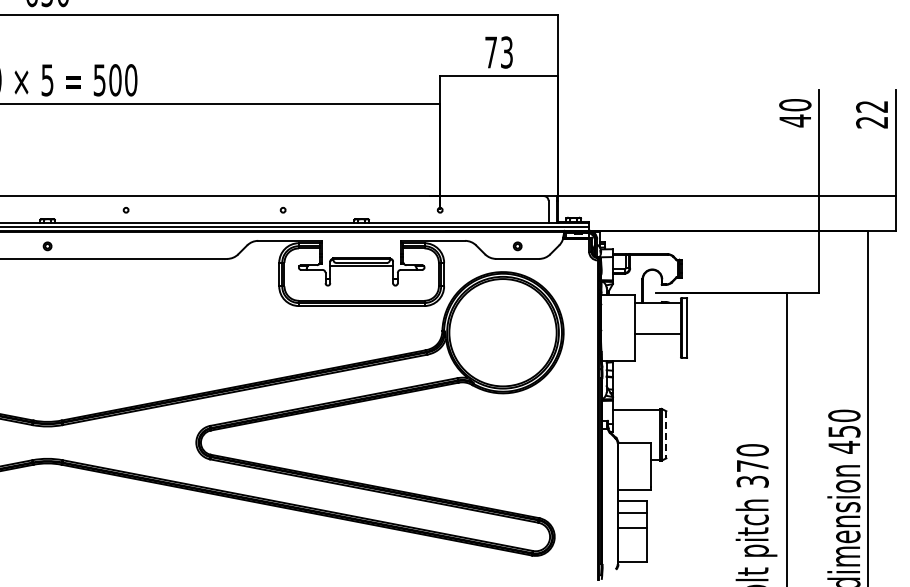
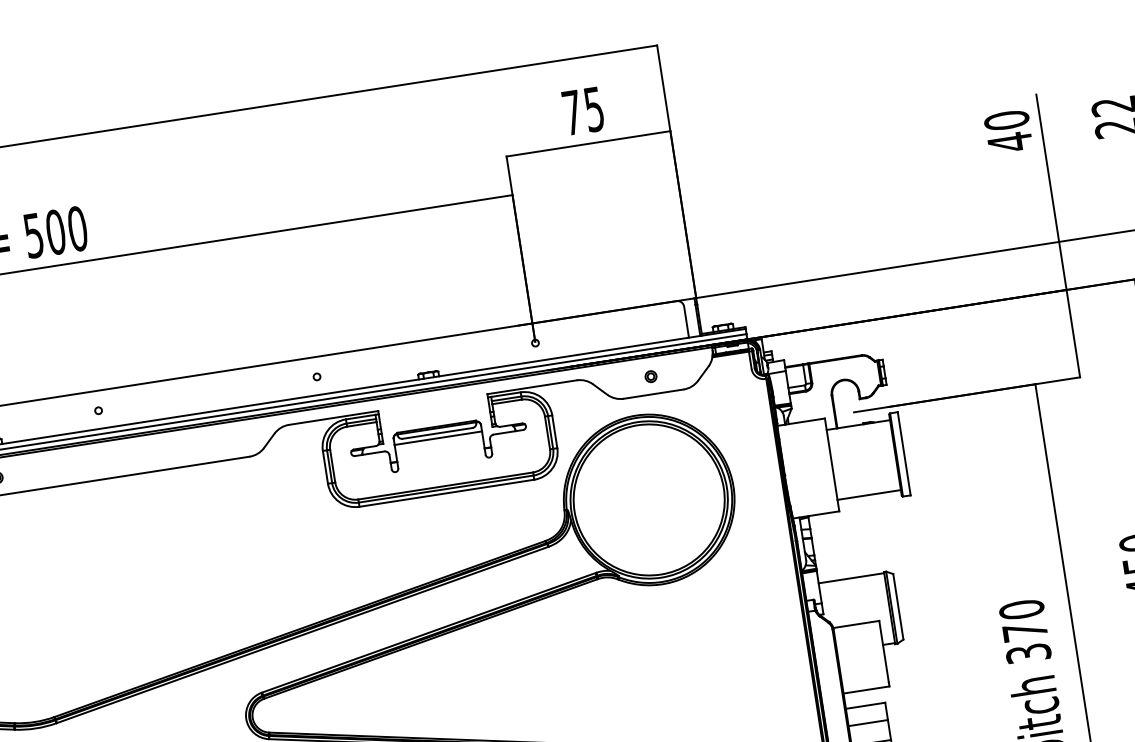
text: (506, 51) -> (593, 108), 73 -> 75
line: (657, 334) -> (868, 495), moved
line: (666, 434) -> (898, 606), dashed -> solid

